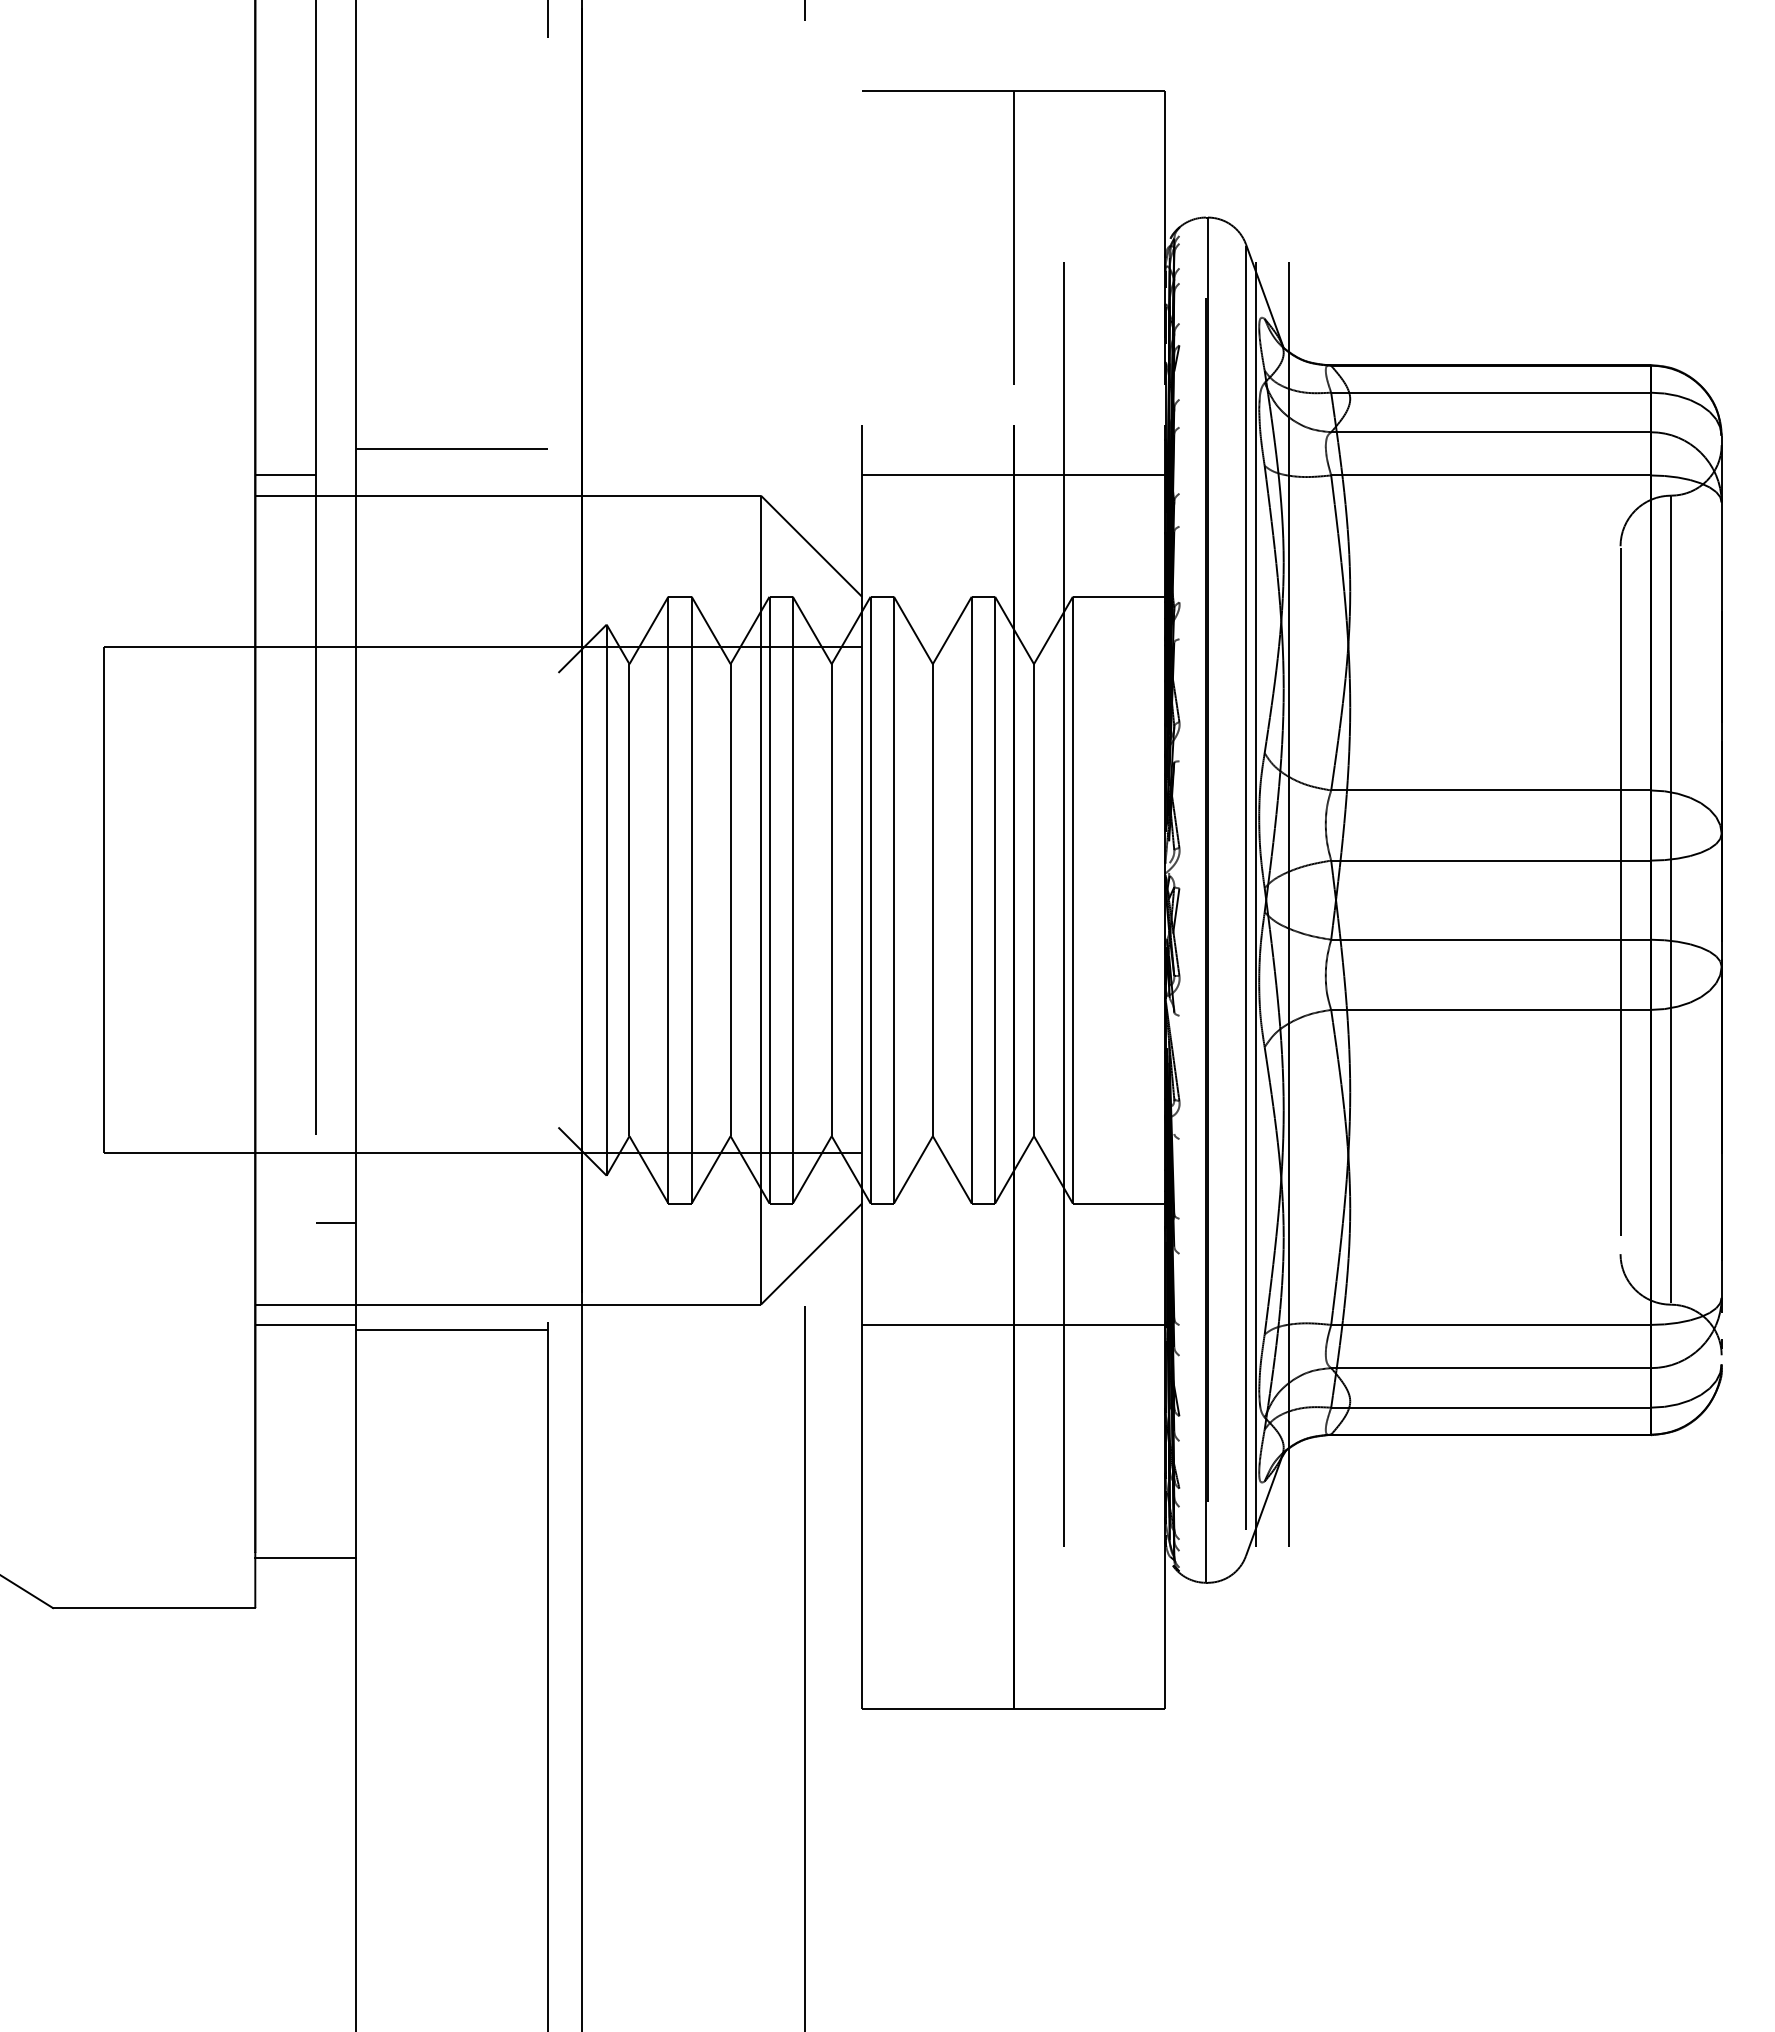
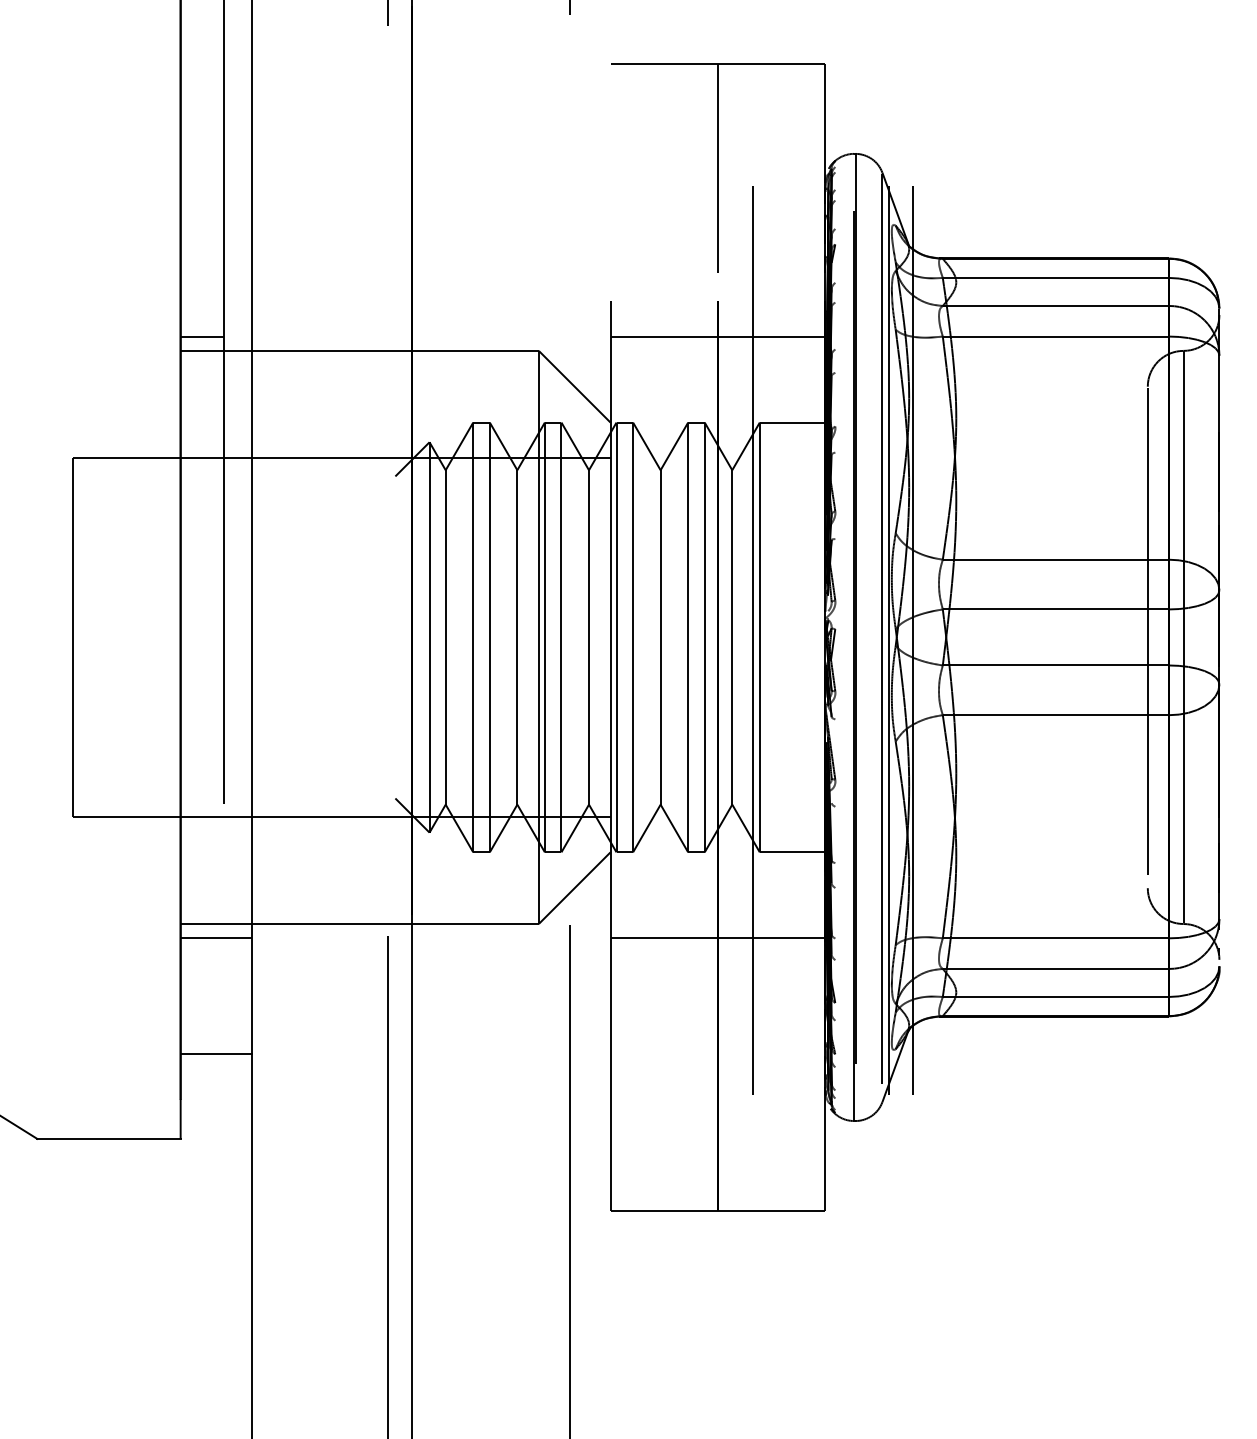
line: (452, 449) -> (320, 318), removed
line: (335, 1222) -> (237, 865), removed
line: (452, 1330) -> (320, 942), removed
line: (305, 1557) -> (216, 1053), moved

